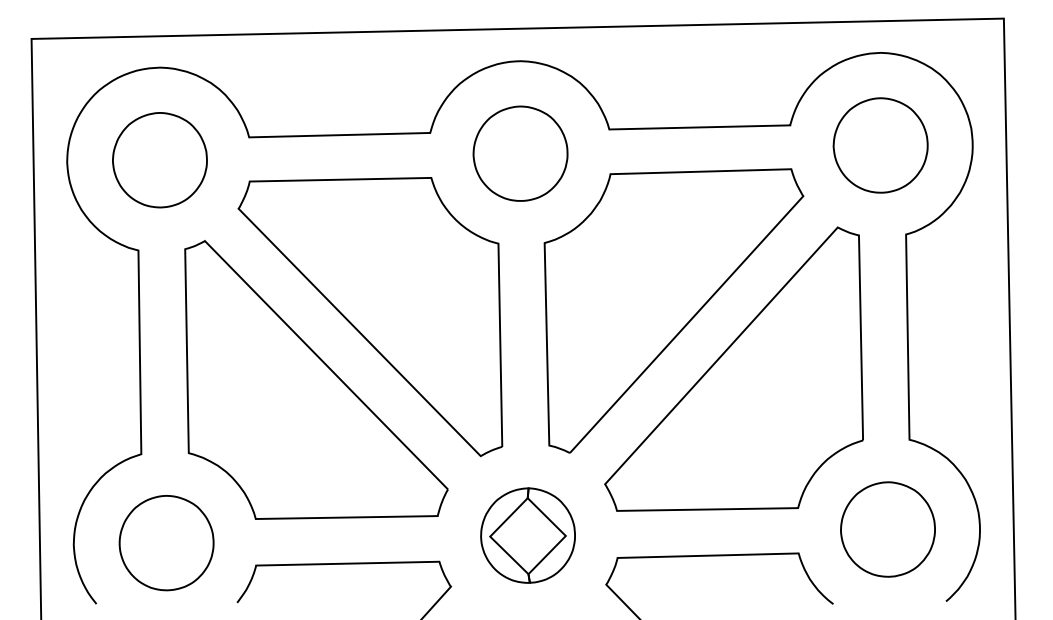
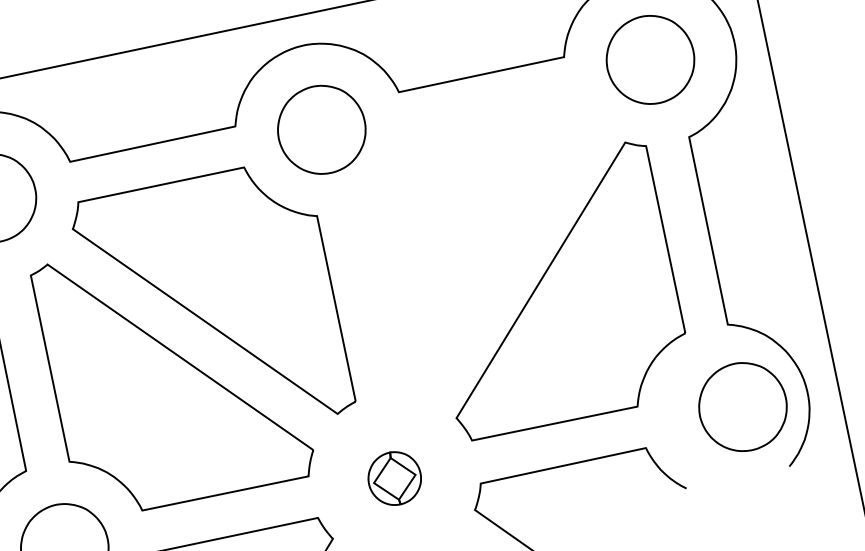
part: (673, 310) -> (489, 247), removed
part: (887, 529) -> (742, 407), moved
part: (527, 535) -> (394, 478), size x0.6

